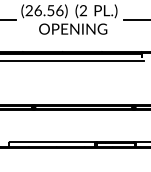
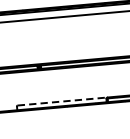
line: (53, 142) -> (63, 101), solid -> dashed

